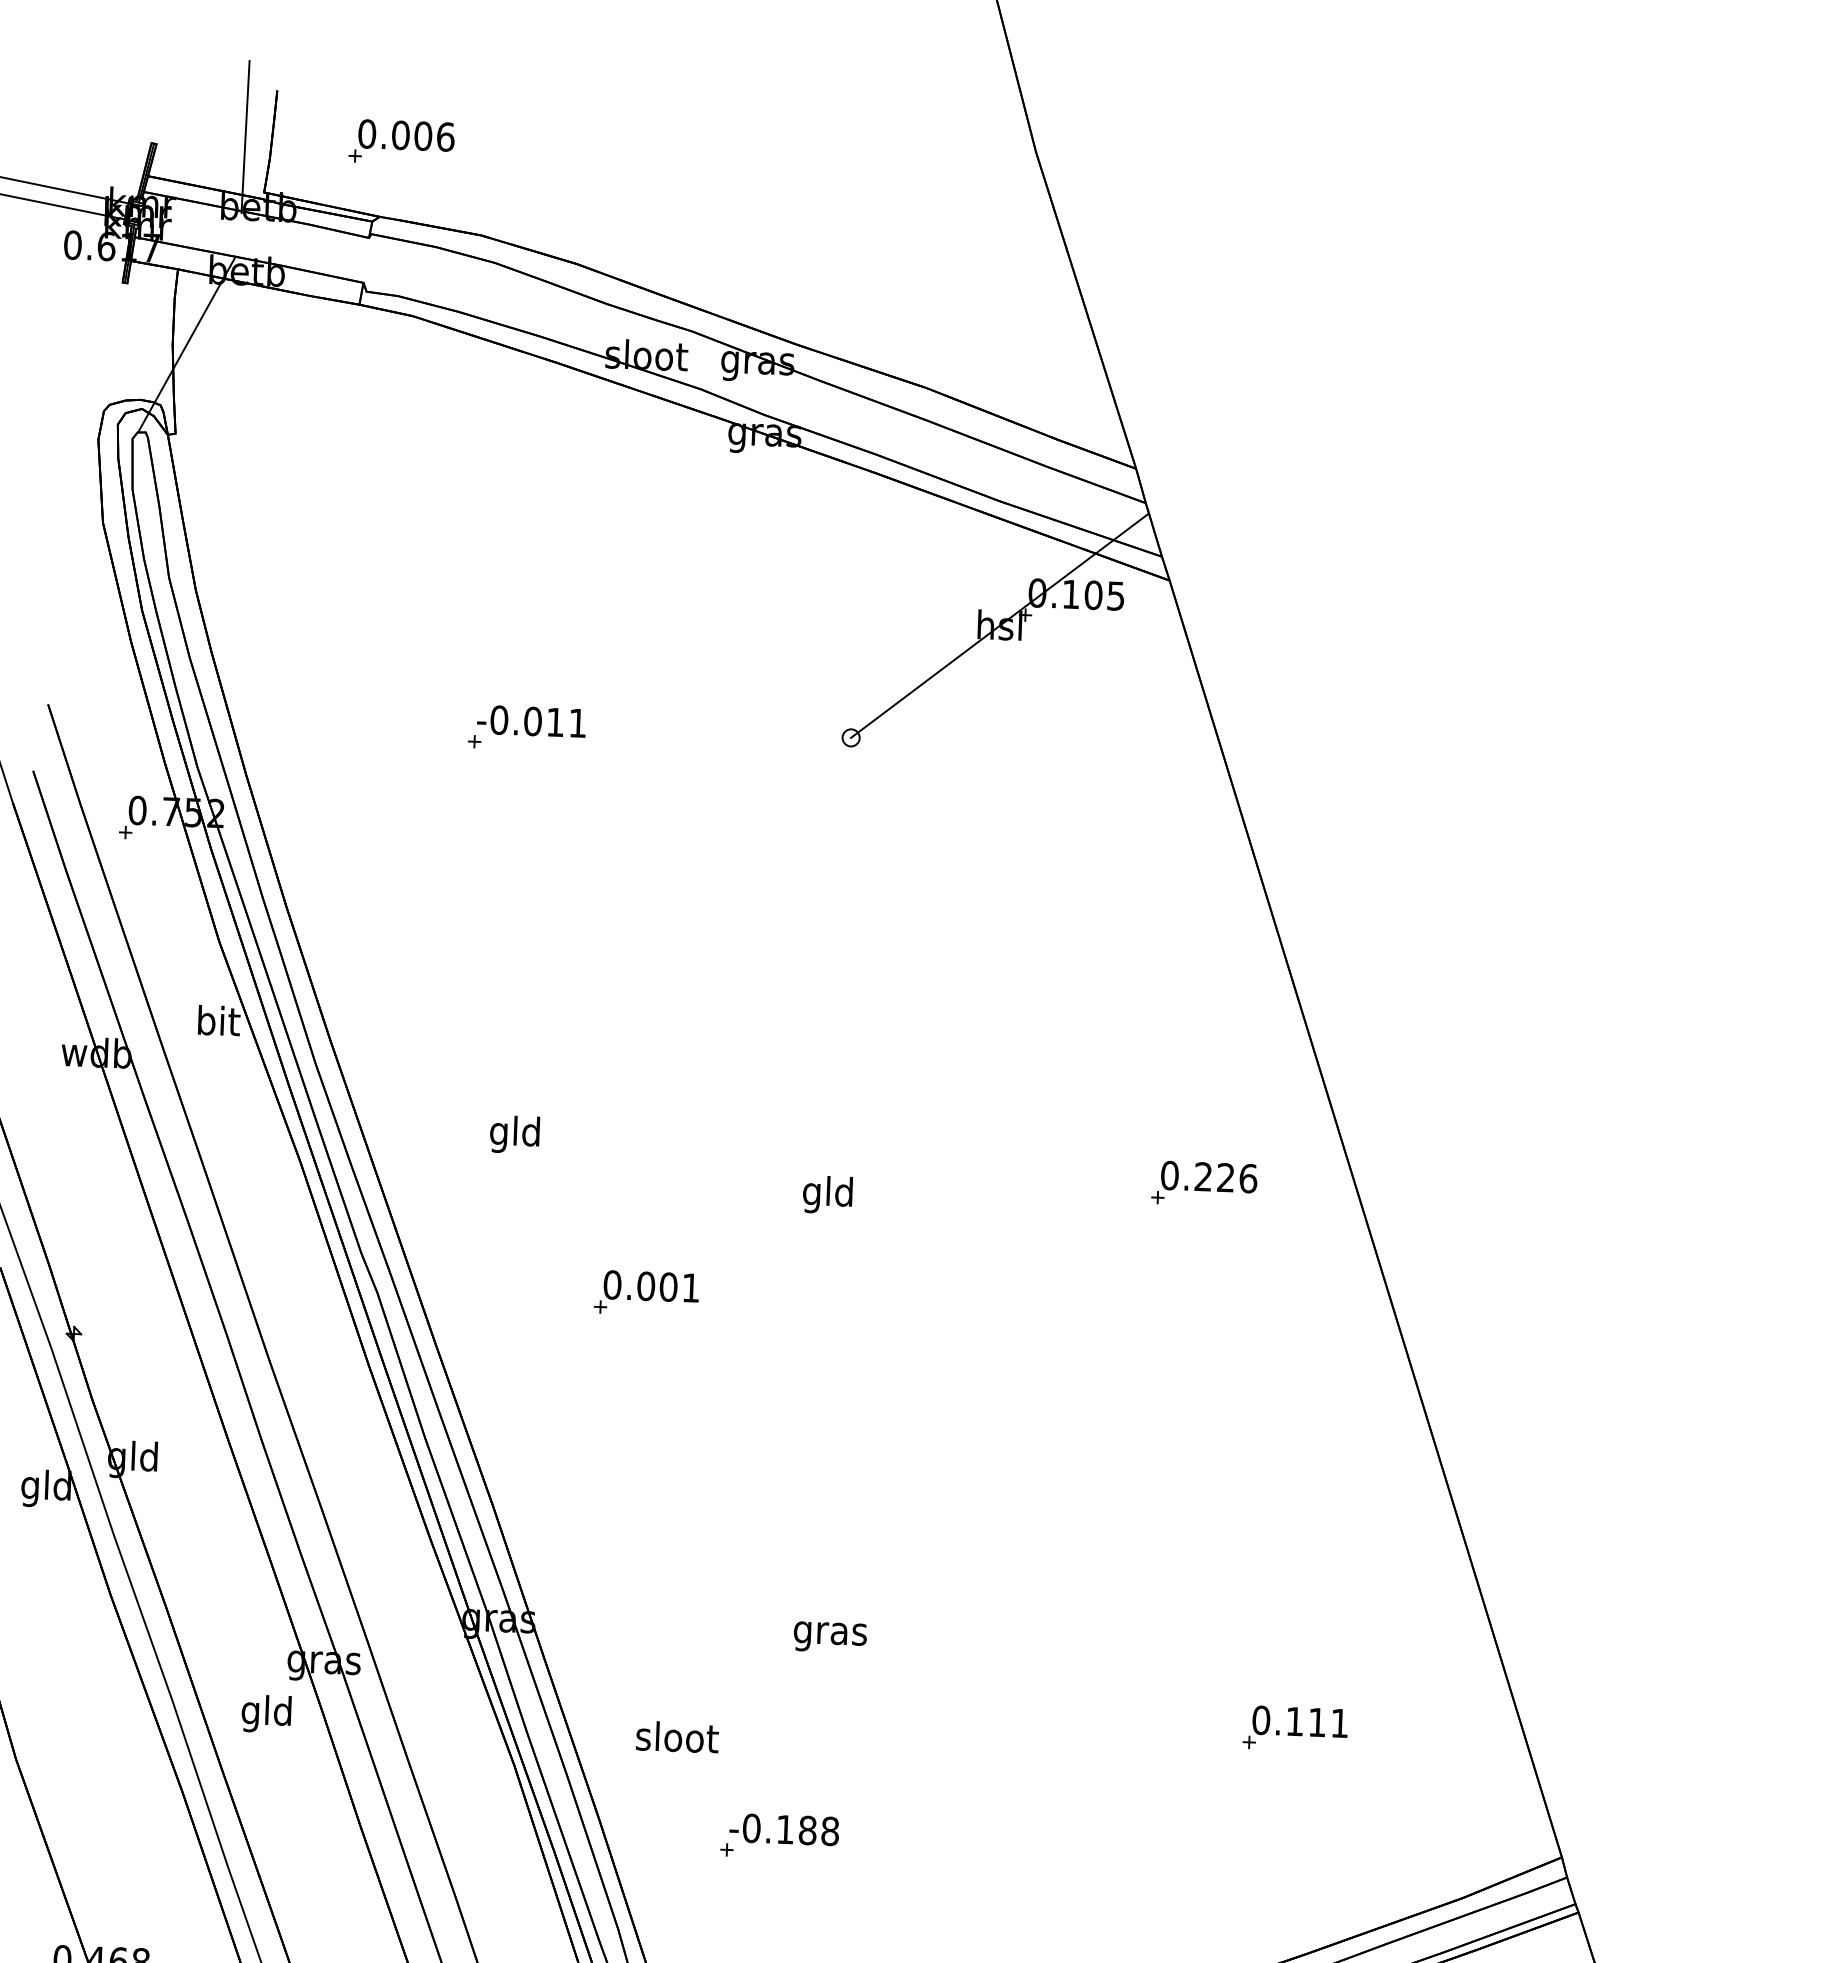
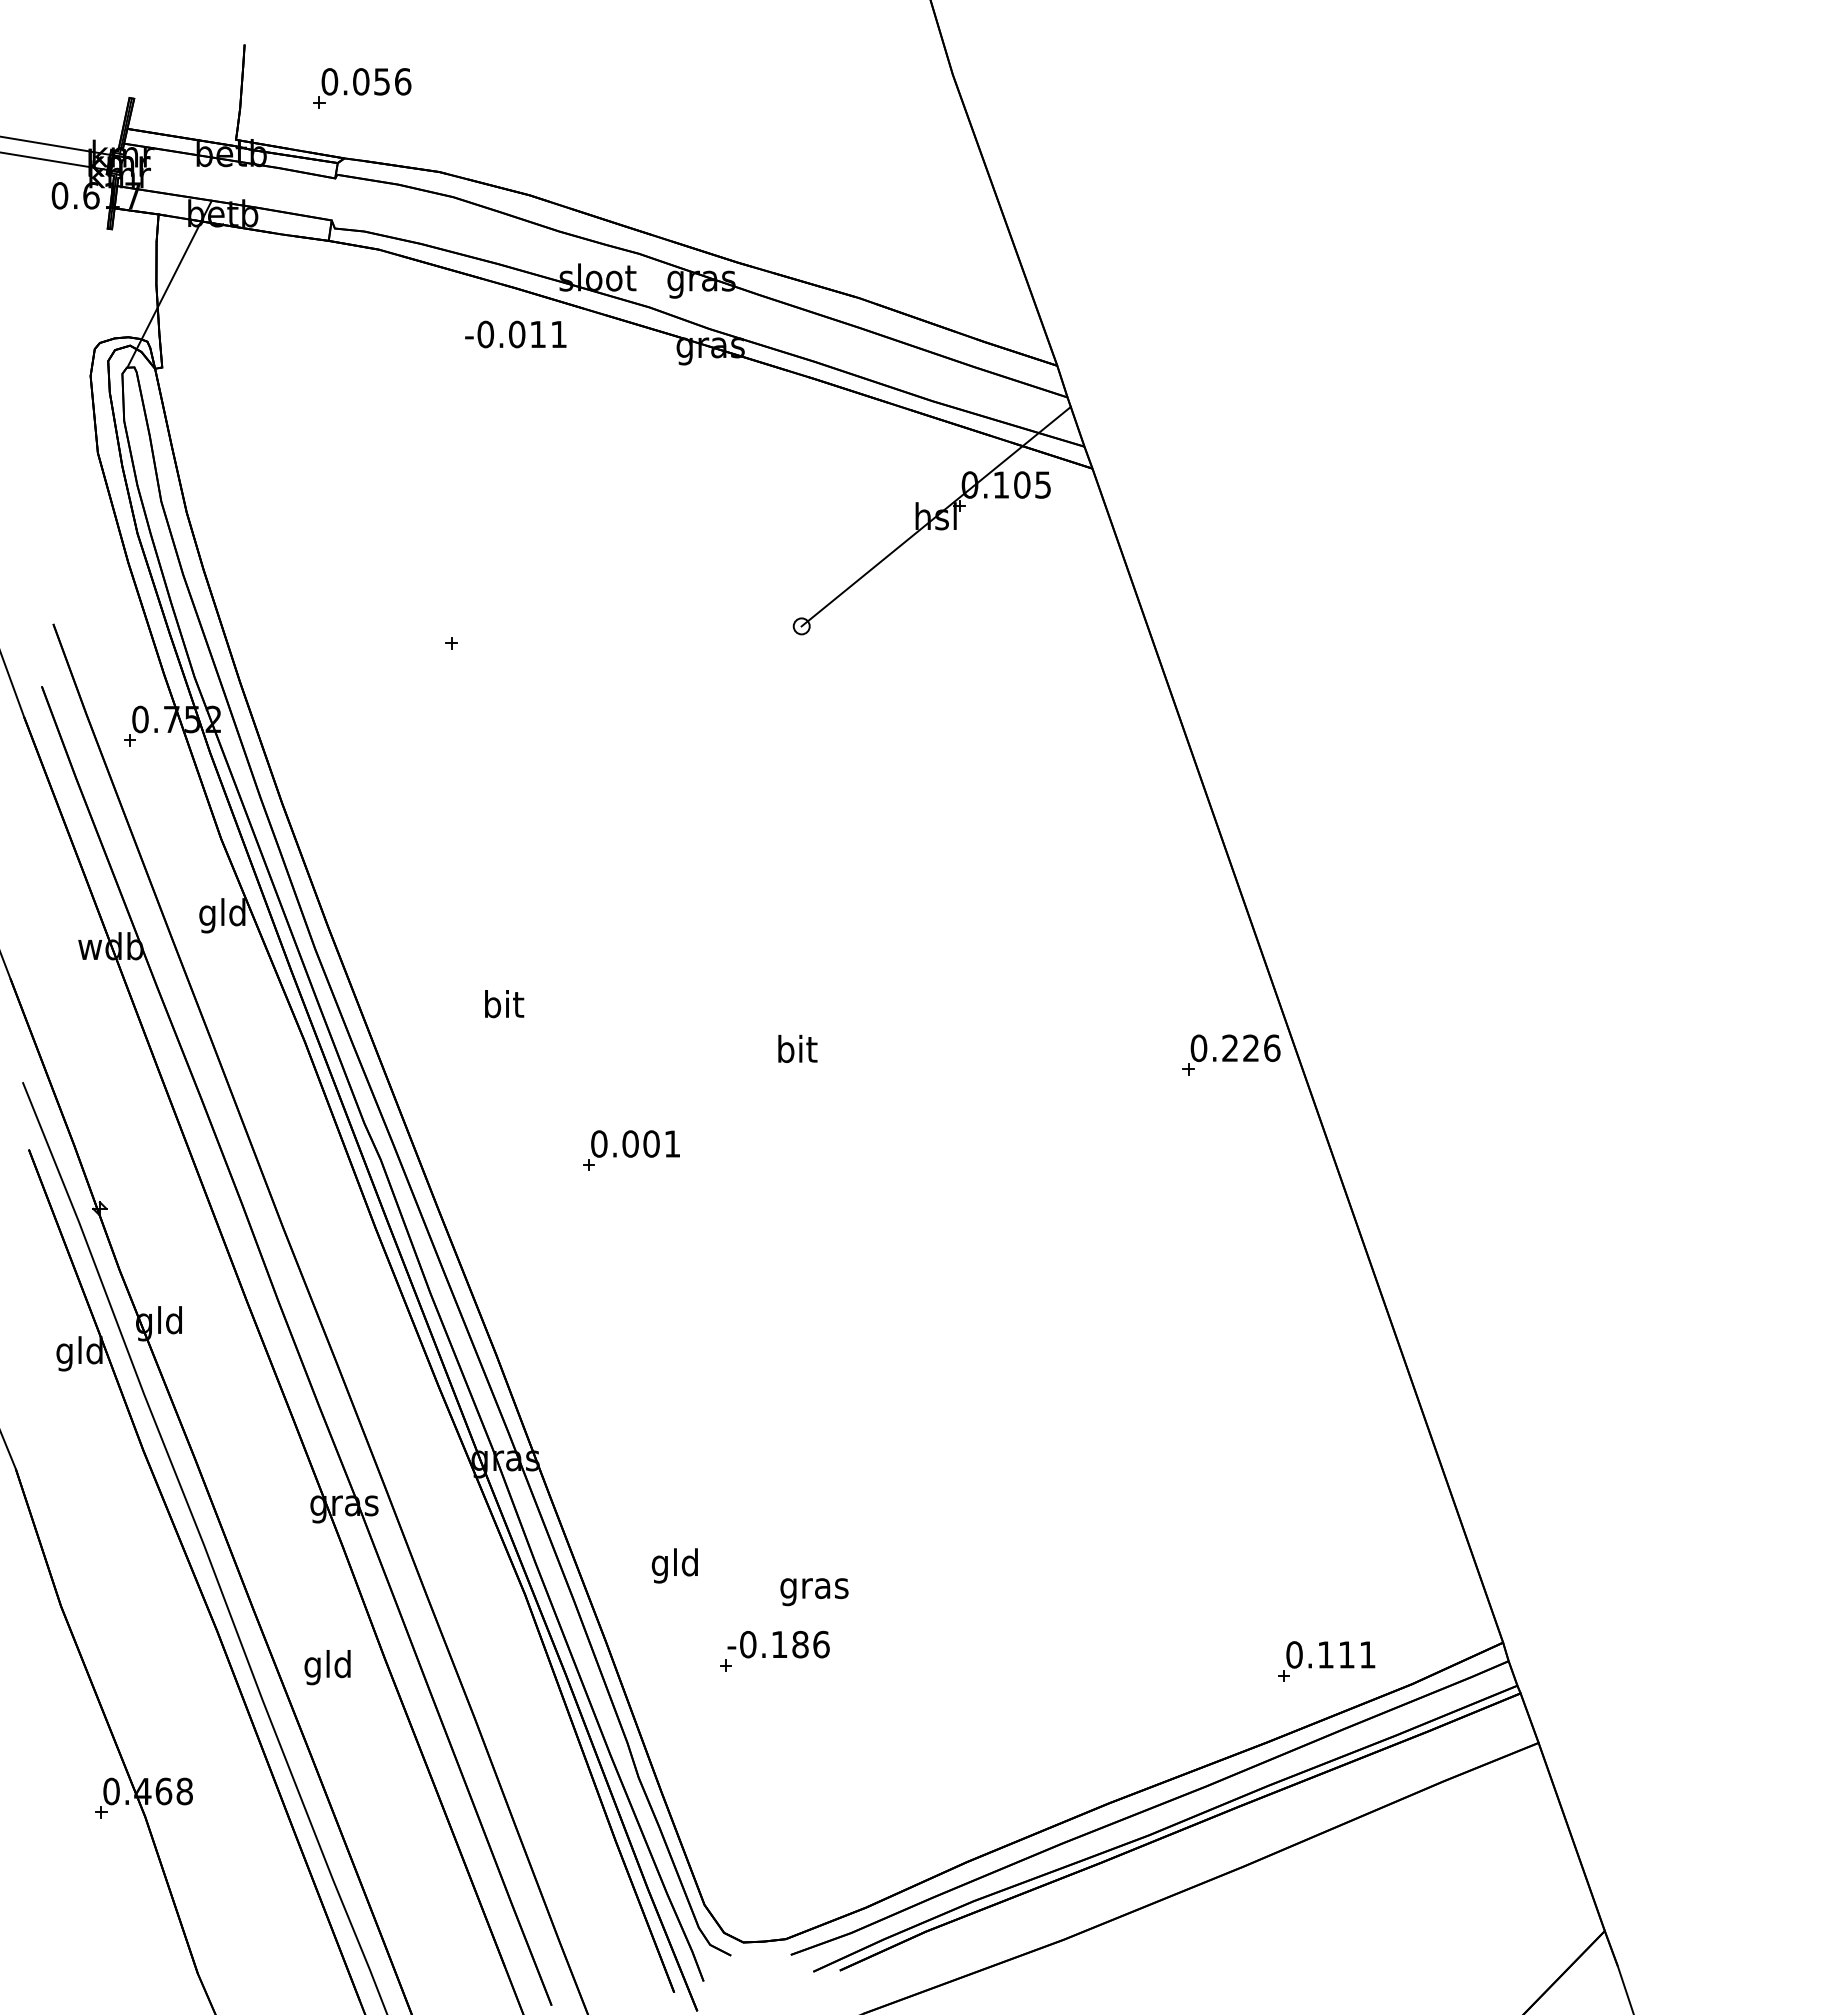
text: (423, 135) -> (382, 81), 0.006 -> 0.056
line: (245, 136) -> (216, 88), removed
text: (531, 721) -> (515, 334), moved
text: (217, 1024) -> (222, 915), bit -> gld
text: (514, 1134) -> (502, 1007), gld -> bit
part: (1204, 1183) -> (1231, 1054), moved
text: (827, 1194) -> (796, 1052), gld -> bit
text: (830, 1637) -> (814, 1592), moved
text: (266, 1713) -> (327, 1667), moved
part: (1295, 1728) -> (1326, 1661), moved
text: (676, 1740) -> (675, 1565), sloot -> gld
text: (830, 1831) -> (821, 1644), -0.188 -> -0.186

